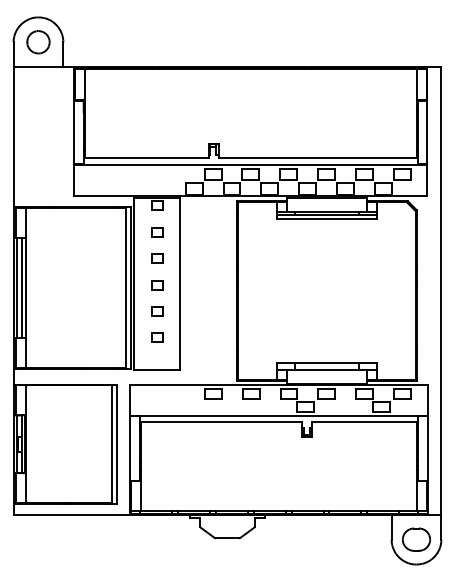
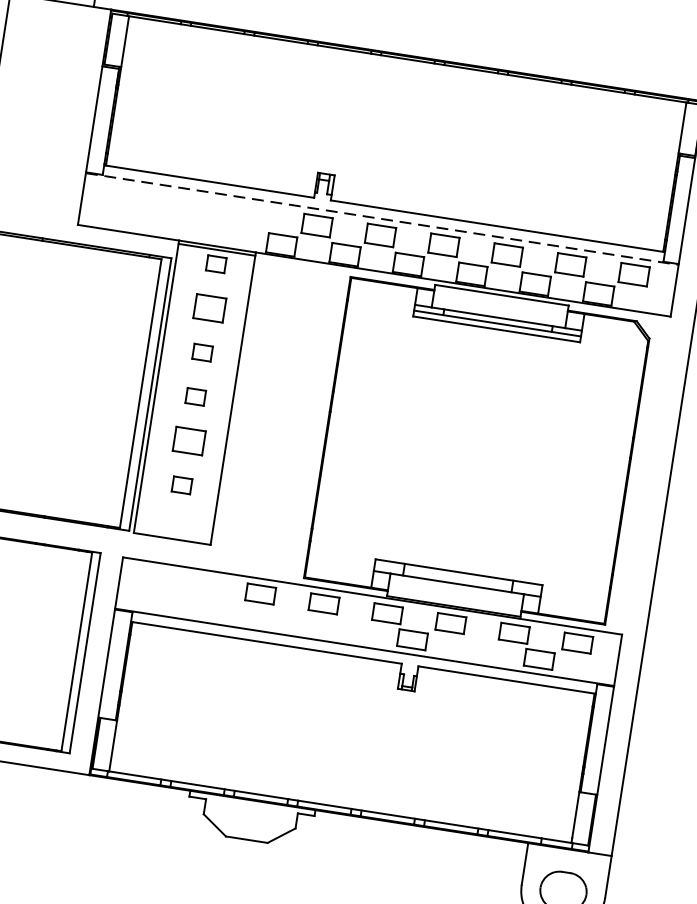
line: (250, 164) -> (382, 218), solid -> dashed
part: (157, 232) -> (208, 308), size x1.6
part: (157, 311) -> (188, 441), size x1.6

